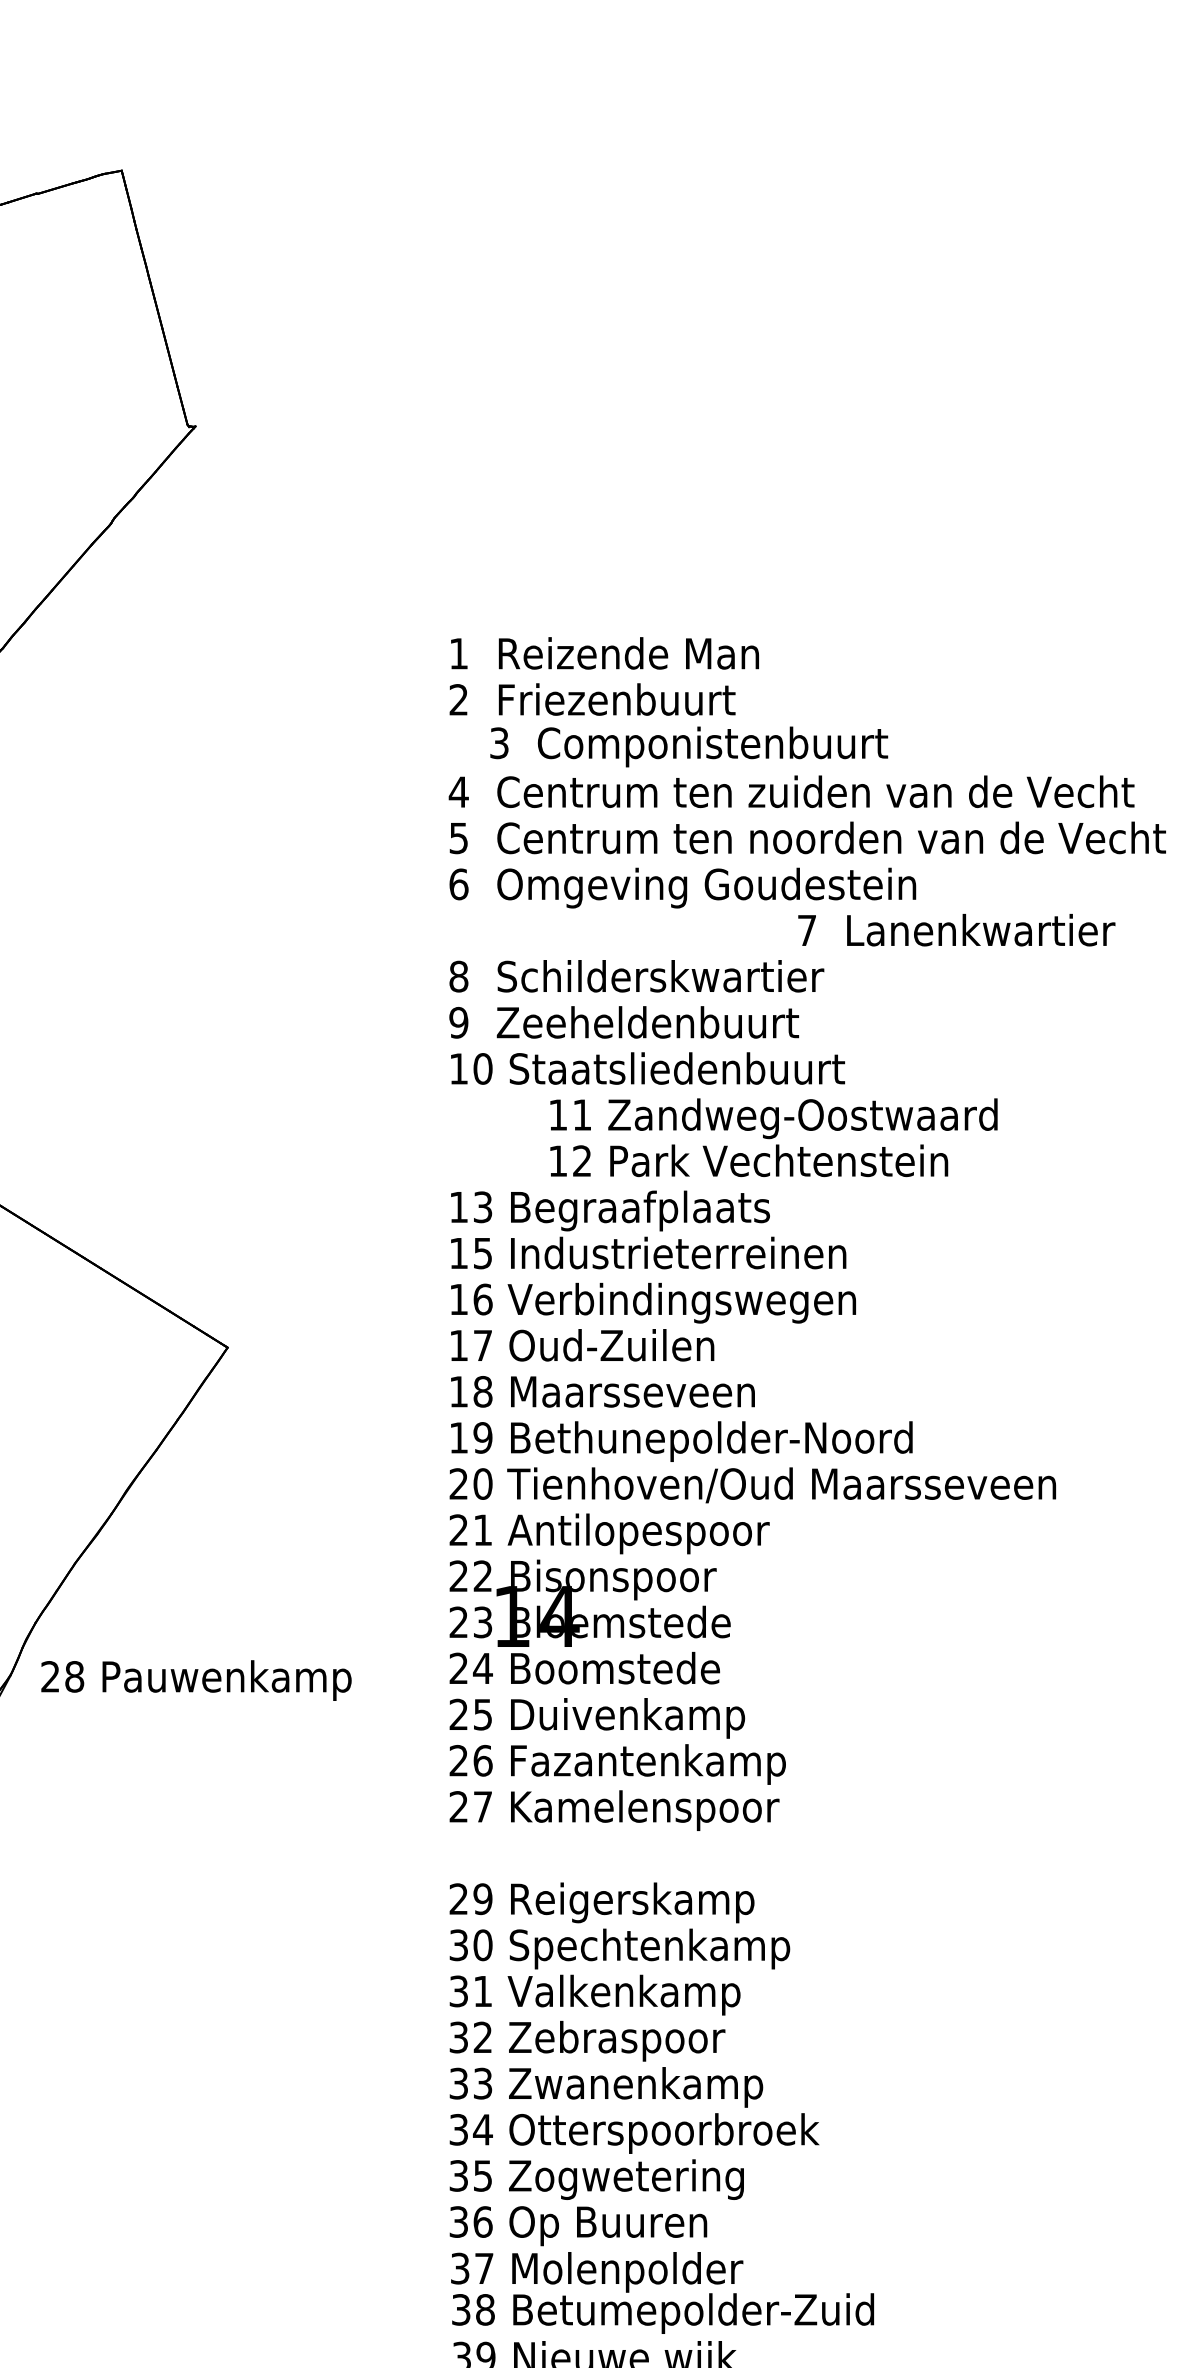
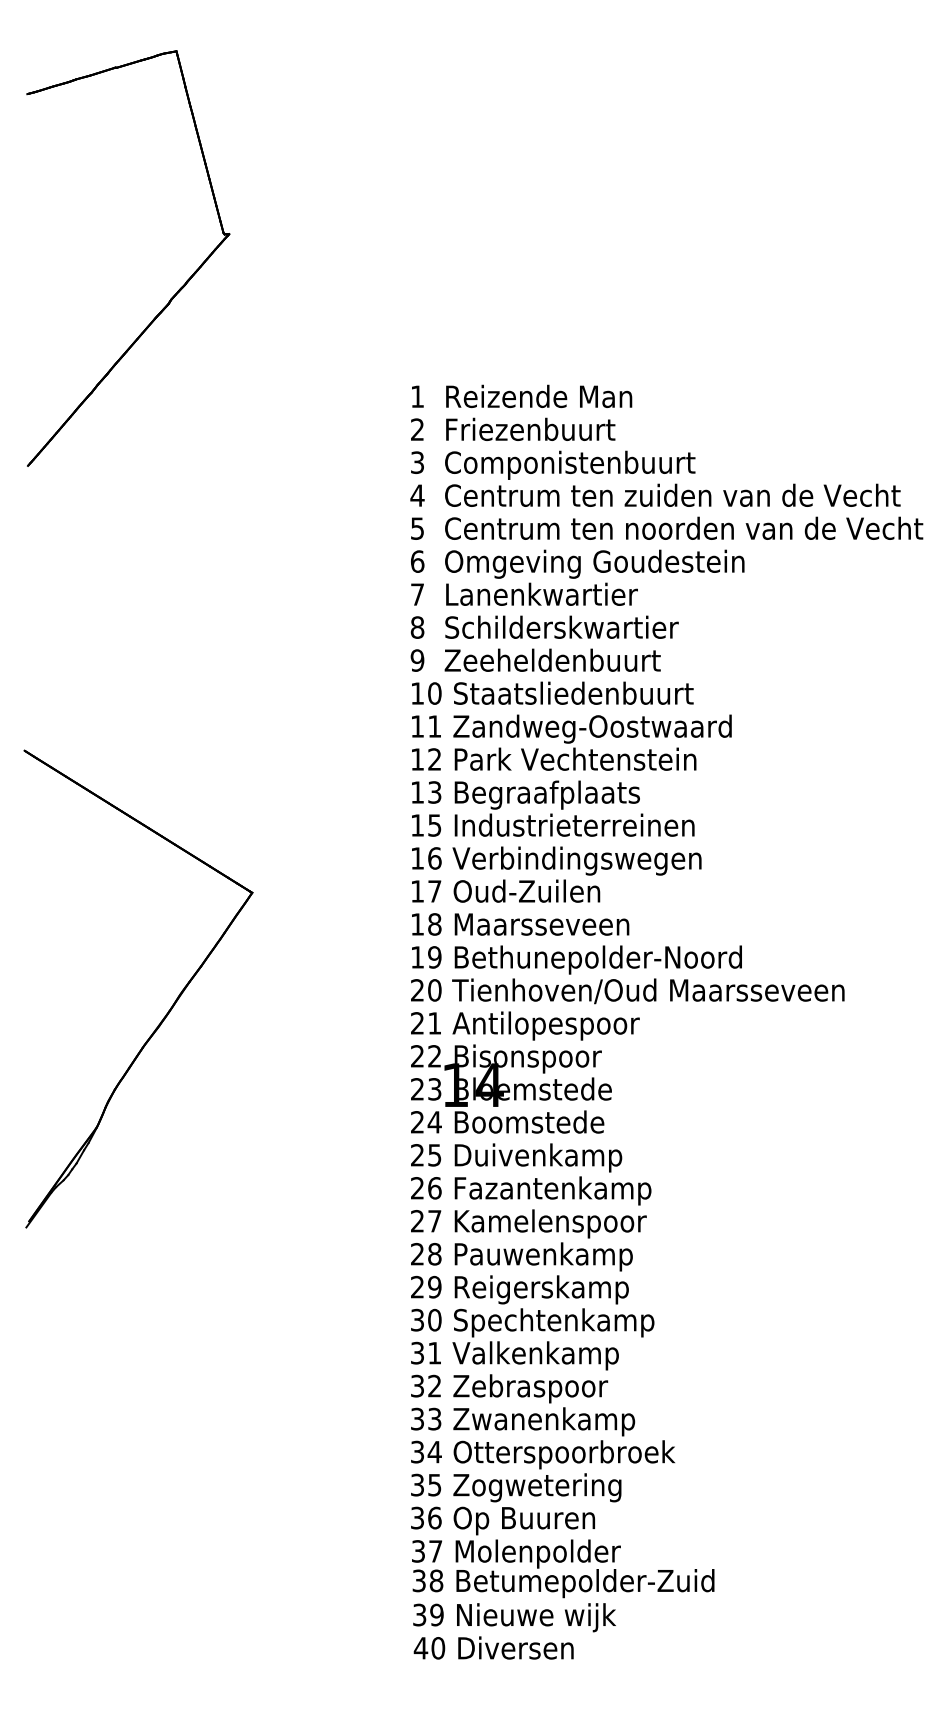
text: (689, 745) -> (553, 464), moved
text: (956, 928) -> (524, 593), moved
text: (773, 1137) -> (571, 742), moved
text: (195, 1679) -> (521, 1256), moved

